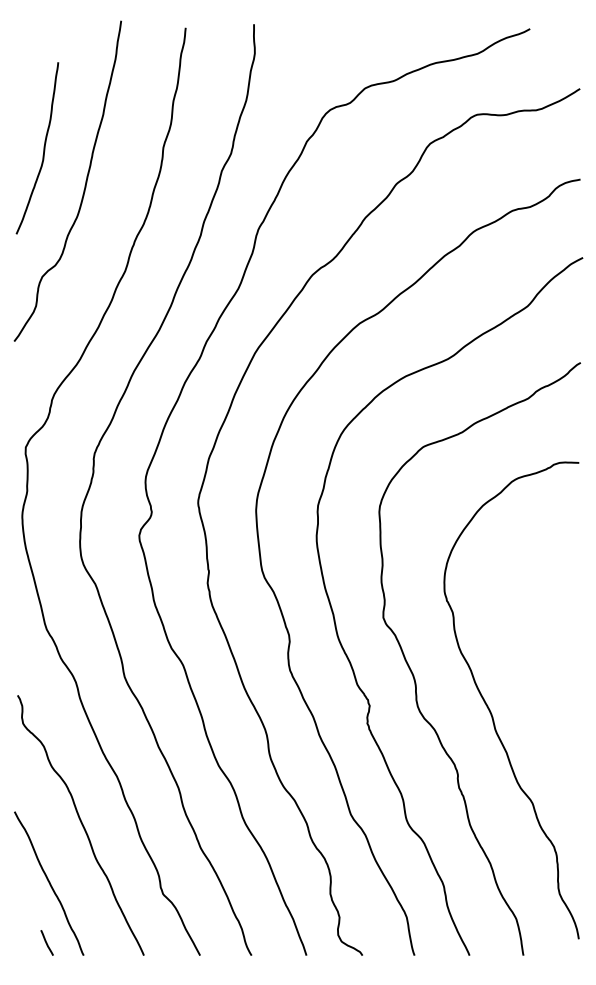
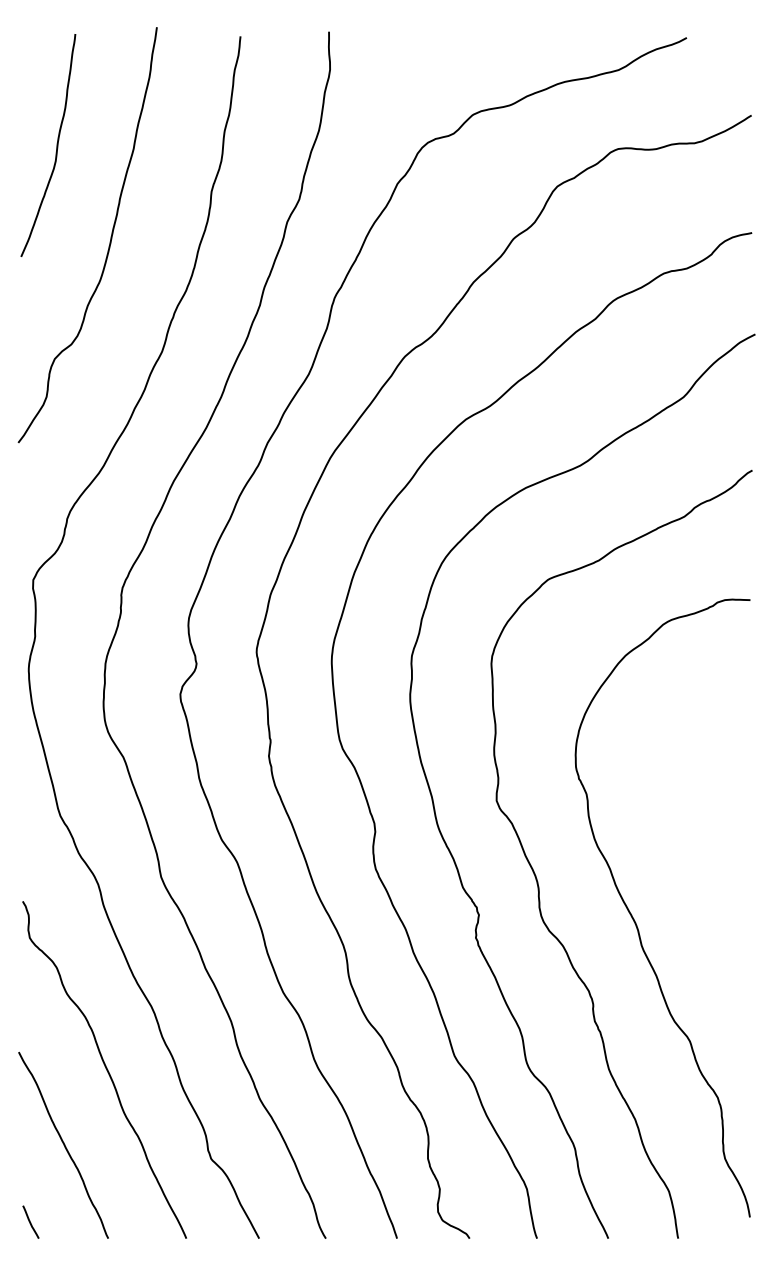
curve: (43, 148) -> (56, 145), moved
line: (46, 942) -> (30, 1221), moved

